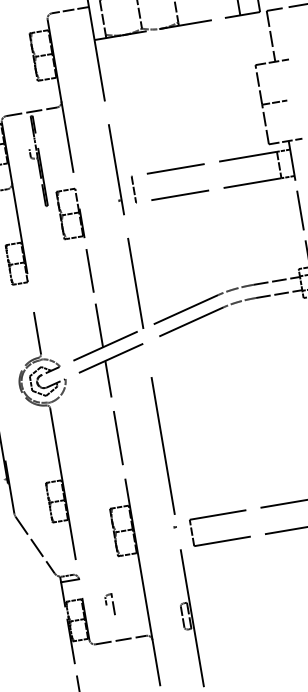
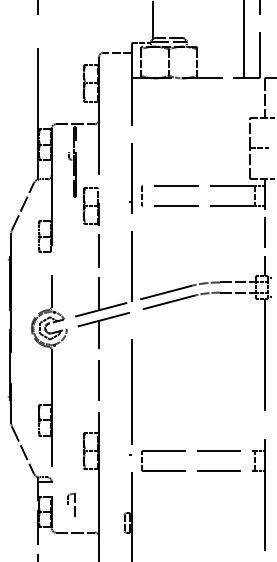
part: (109, 603) -> (71, 503), size x1.4

